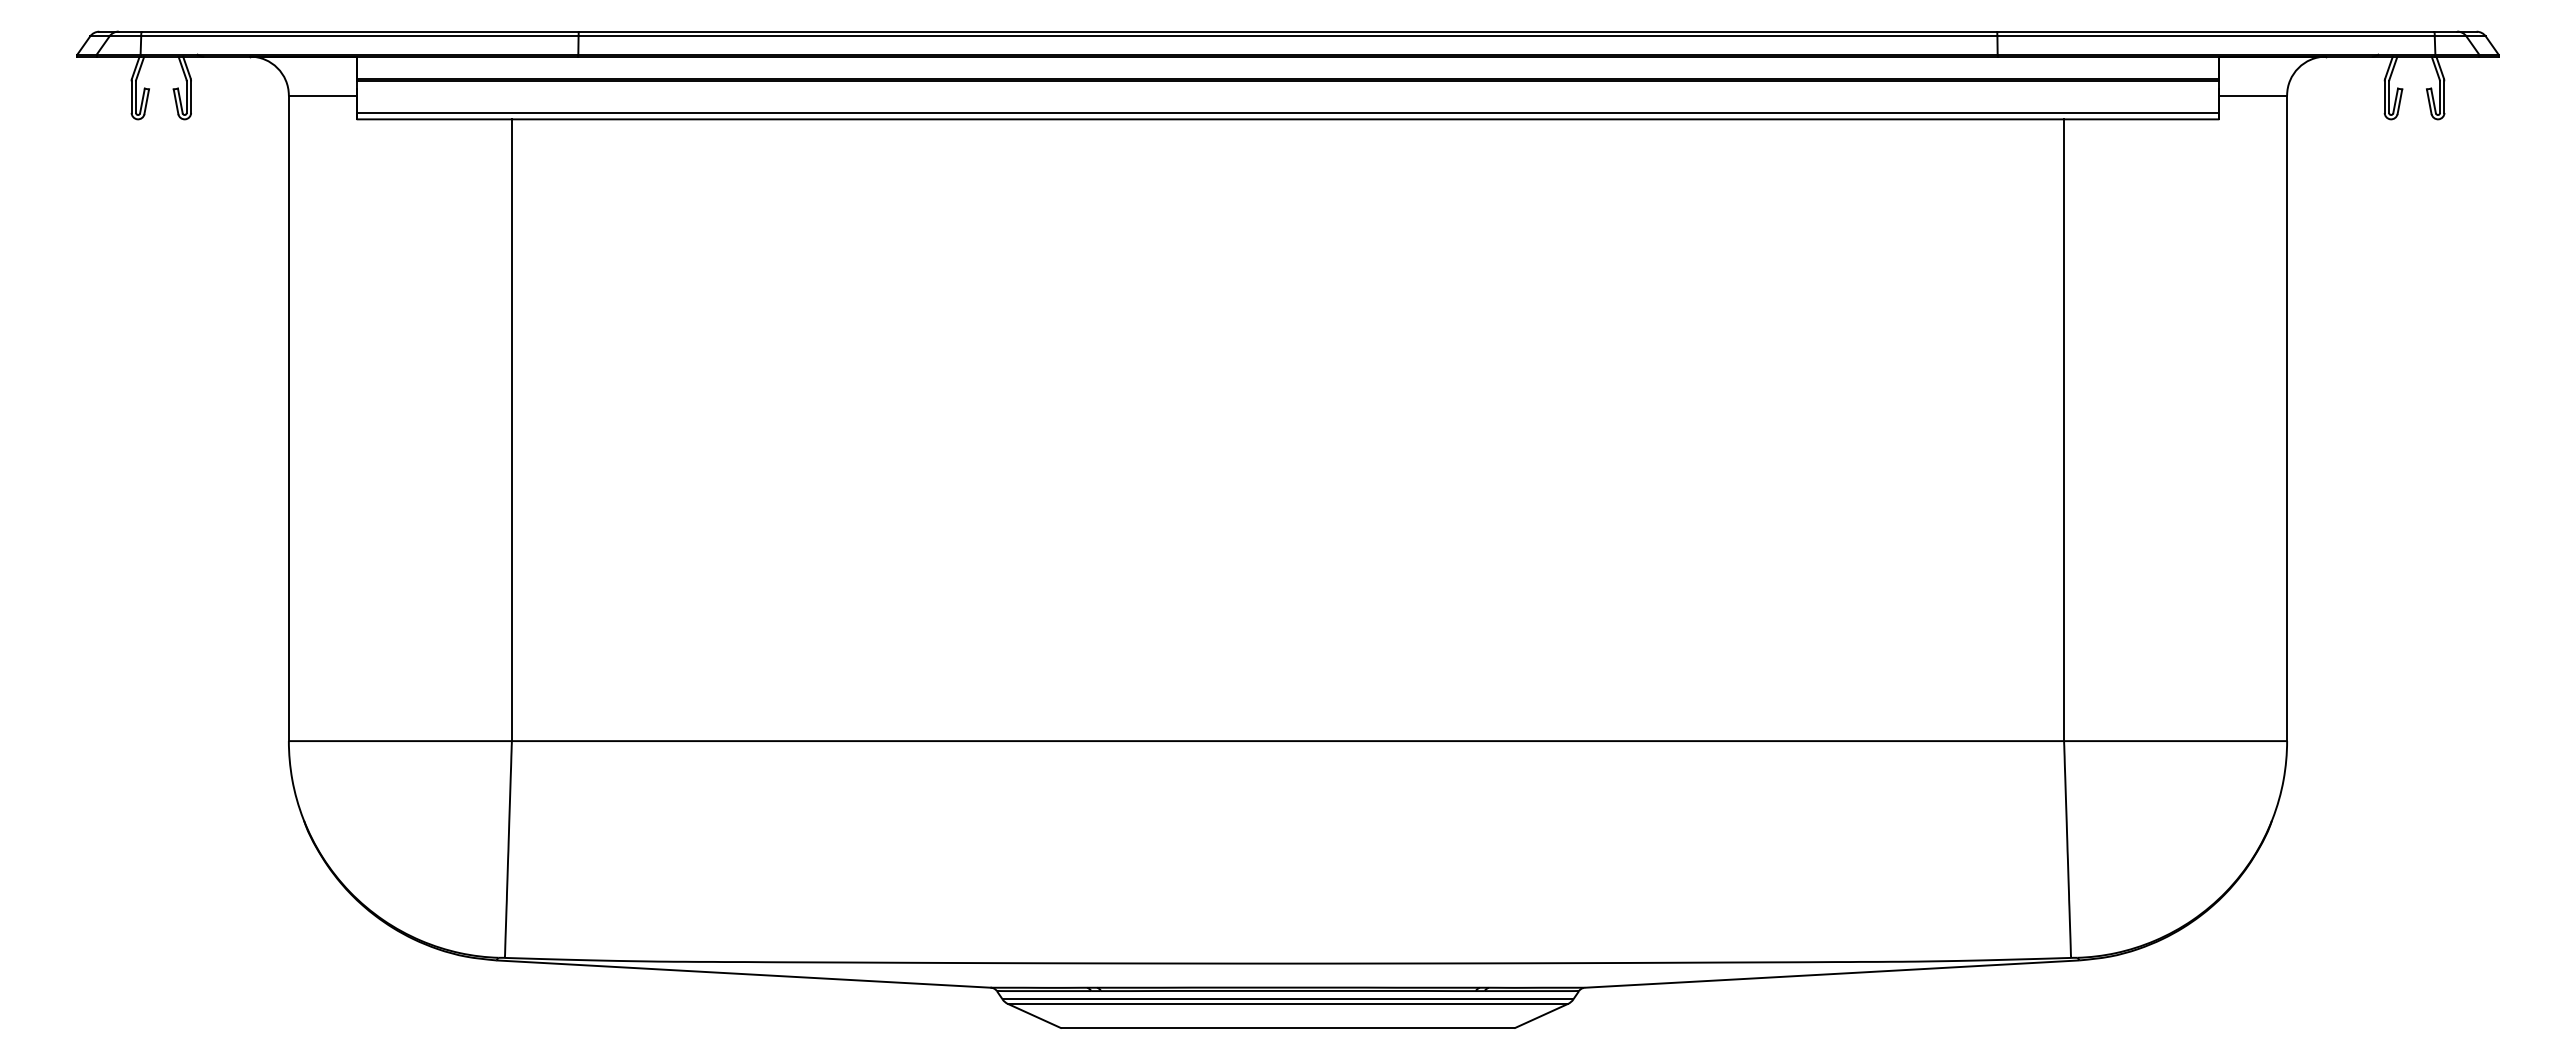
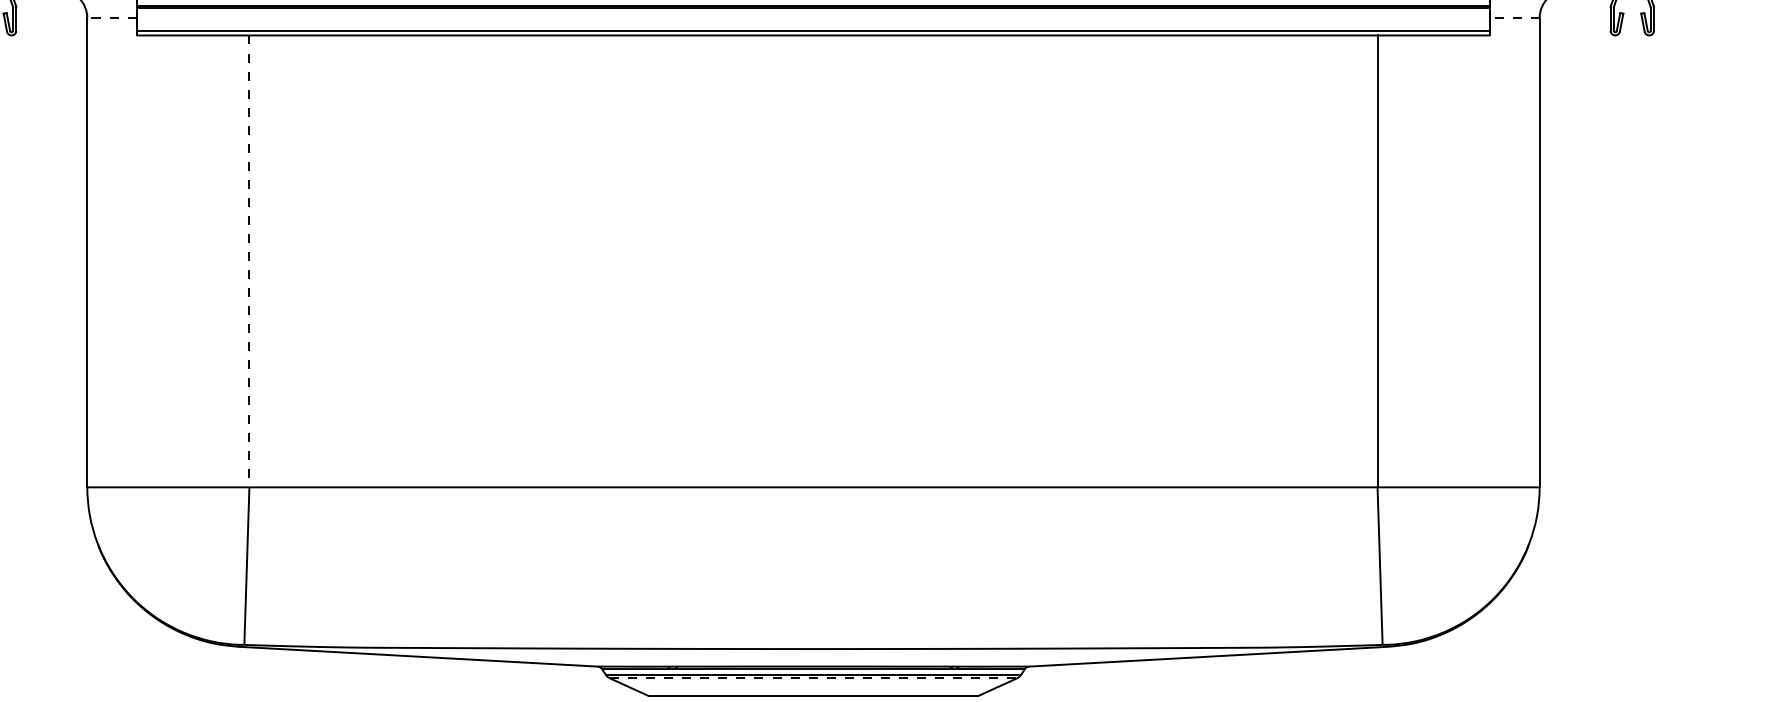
line: (322, 95) -> (111, 18), solid -> dashed
line: (2253, 95) -> (1515, 18), solid -> dashed
line: (511, 430) -> (249, 261), solid -> dashed
line: (1288, 1004) -> (813, 678), solid -> dashed

